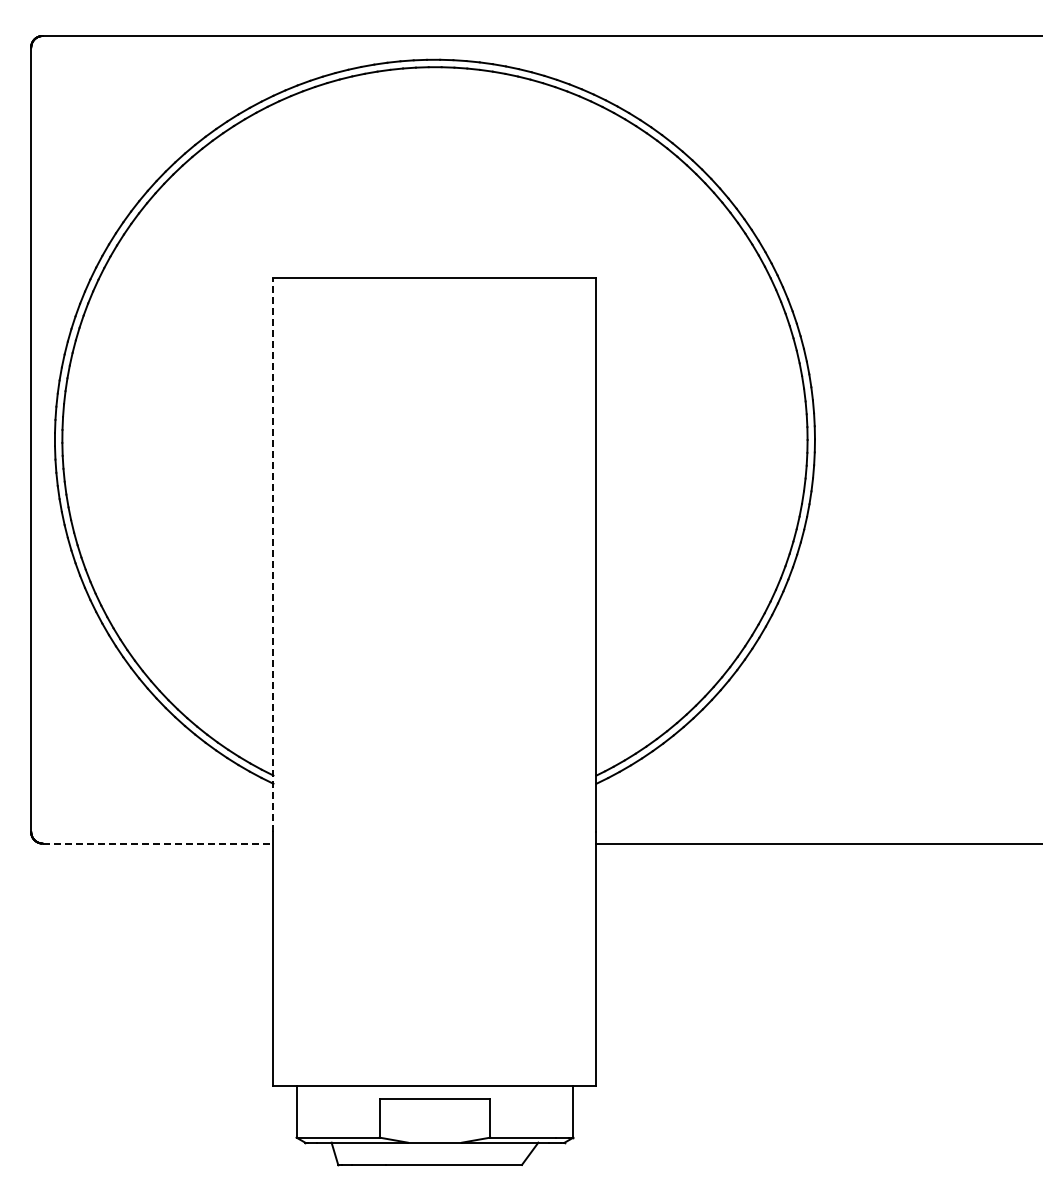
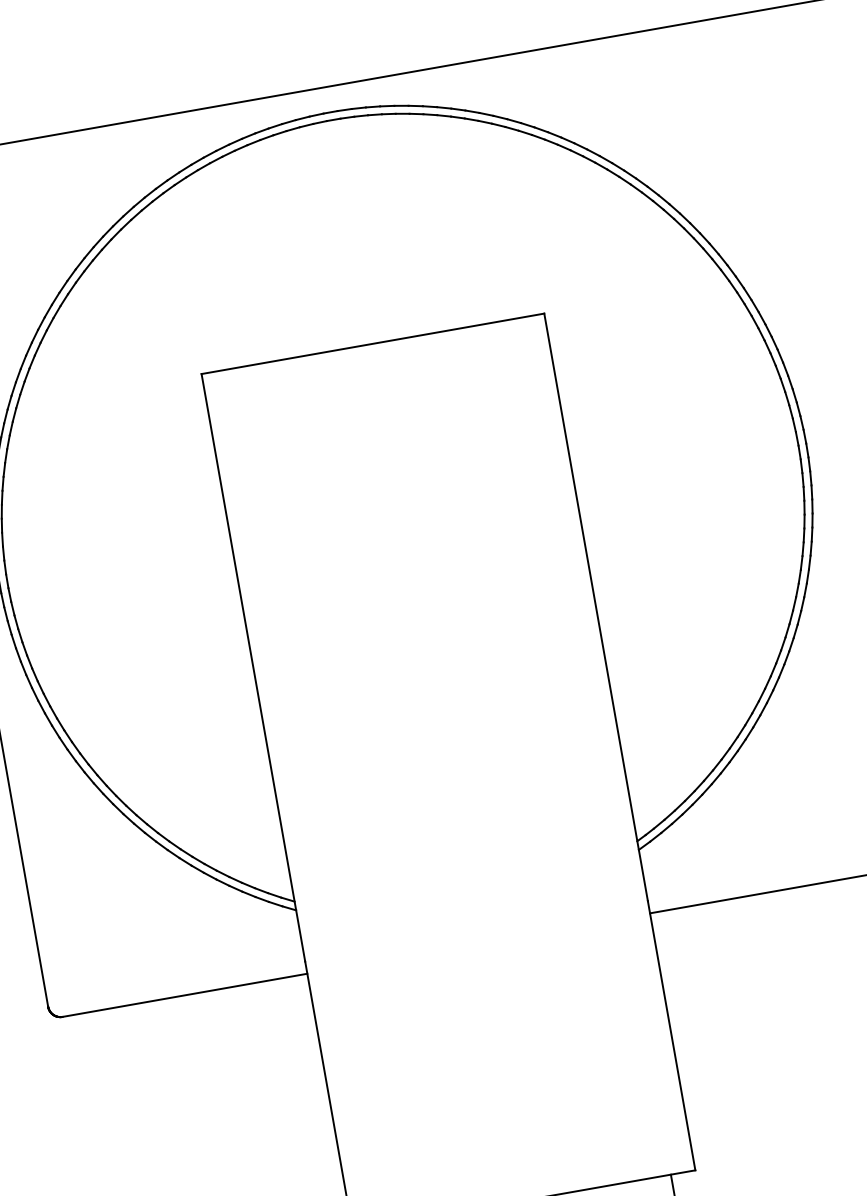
line: (273, 555) -> (253, 668), dashed -> solid
line: (158, 843) -> (185, 995), dashed -> solid

